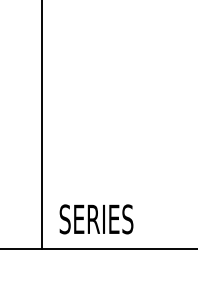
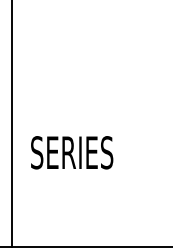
text: (96, 219) -> (72, 152), moved

